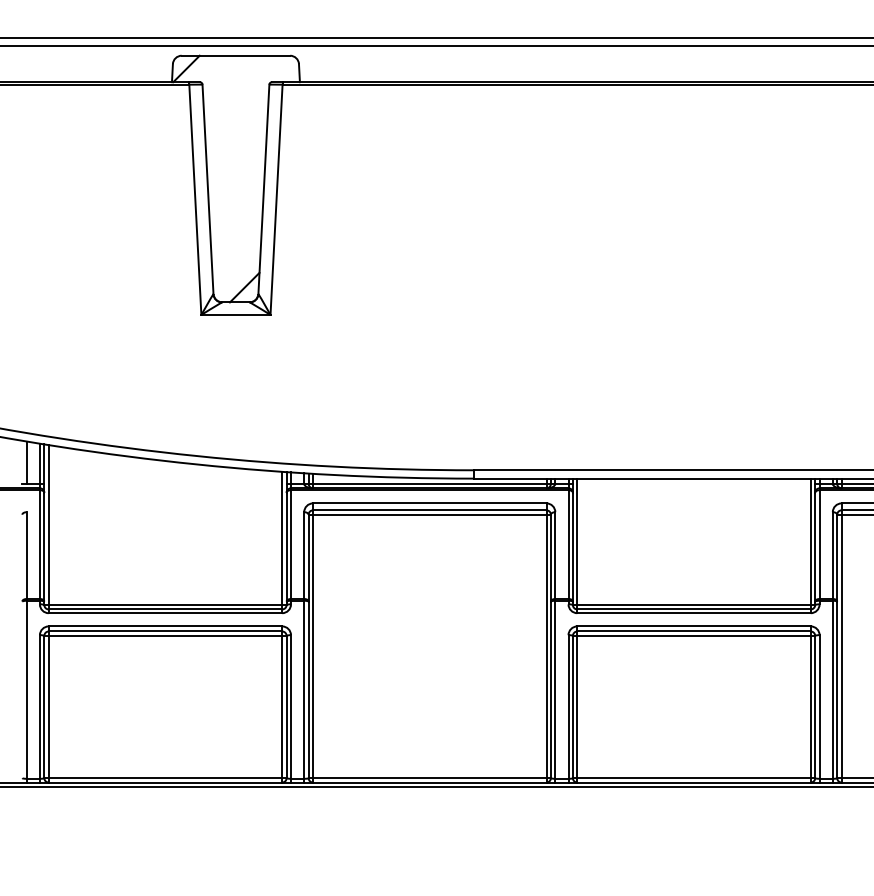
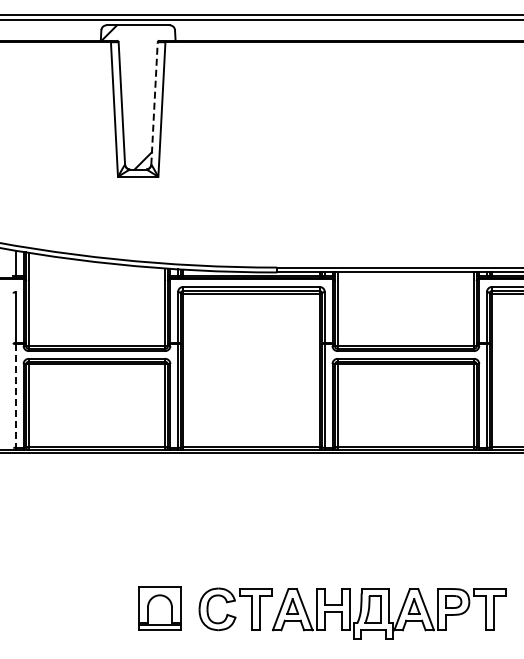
line: (263, 187) -> (154, 102), solid -> dashed
line: (25, 689) -> (15, 395), solid -> dashed

